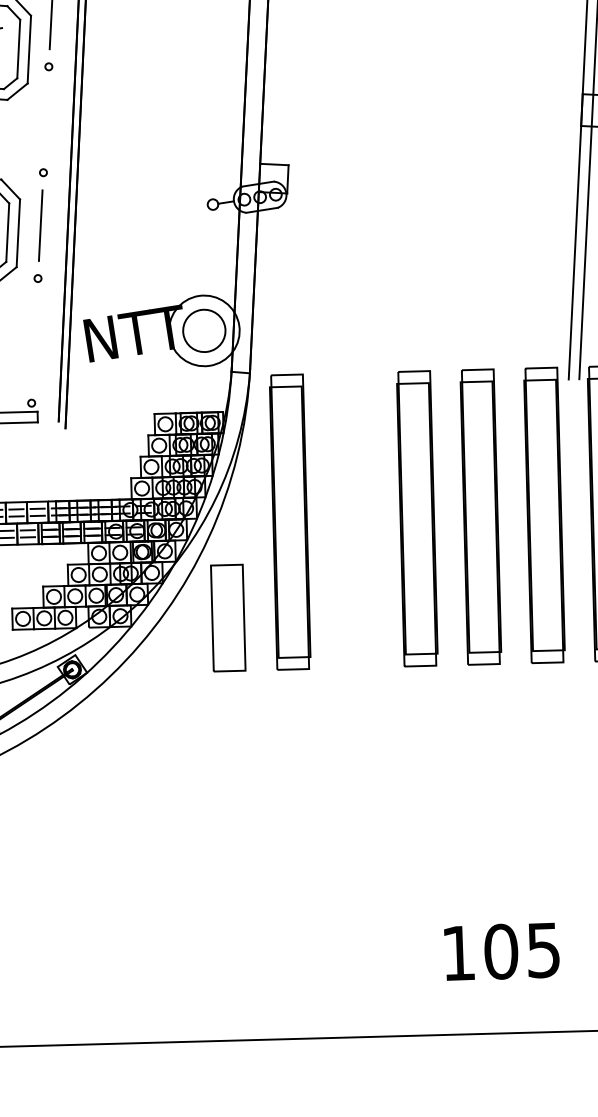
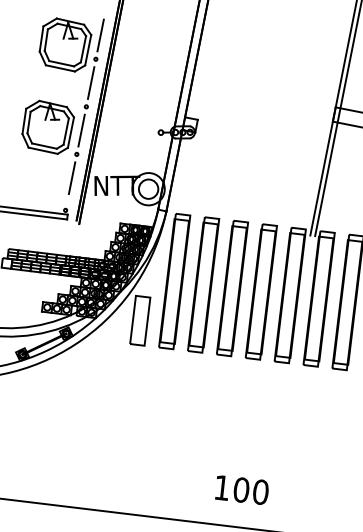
line: (44, 118) -> (90, 82), added
line: (34, 332) -> (71, 178), added
part: (353, 519) -> (203, 284), added
text: (542, 948) -> (260, 491), 105 -> 100

